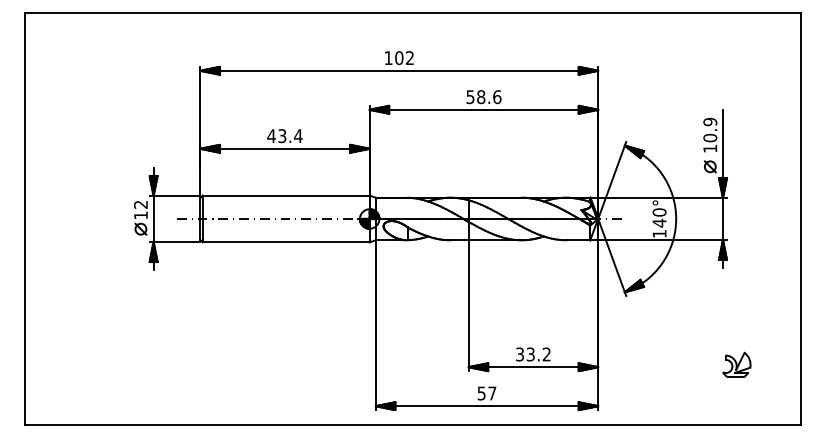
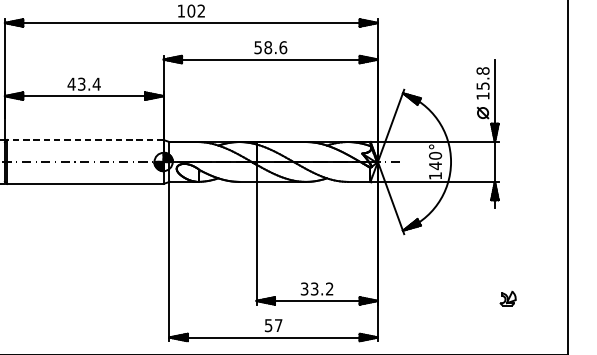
text: (710, 129) -> (483, 78), 10.9 -> 15.8
line: (285, 195) -> (84, 139), solid -> dashed
part: (736, 364) -> (507, 298), size x0.6

